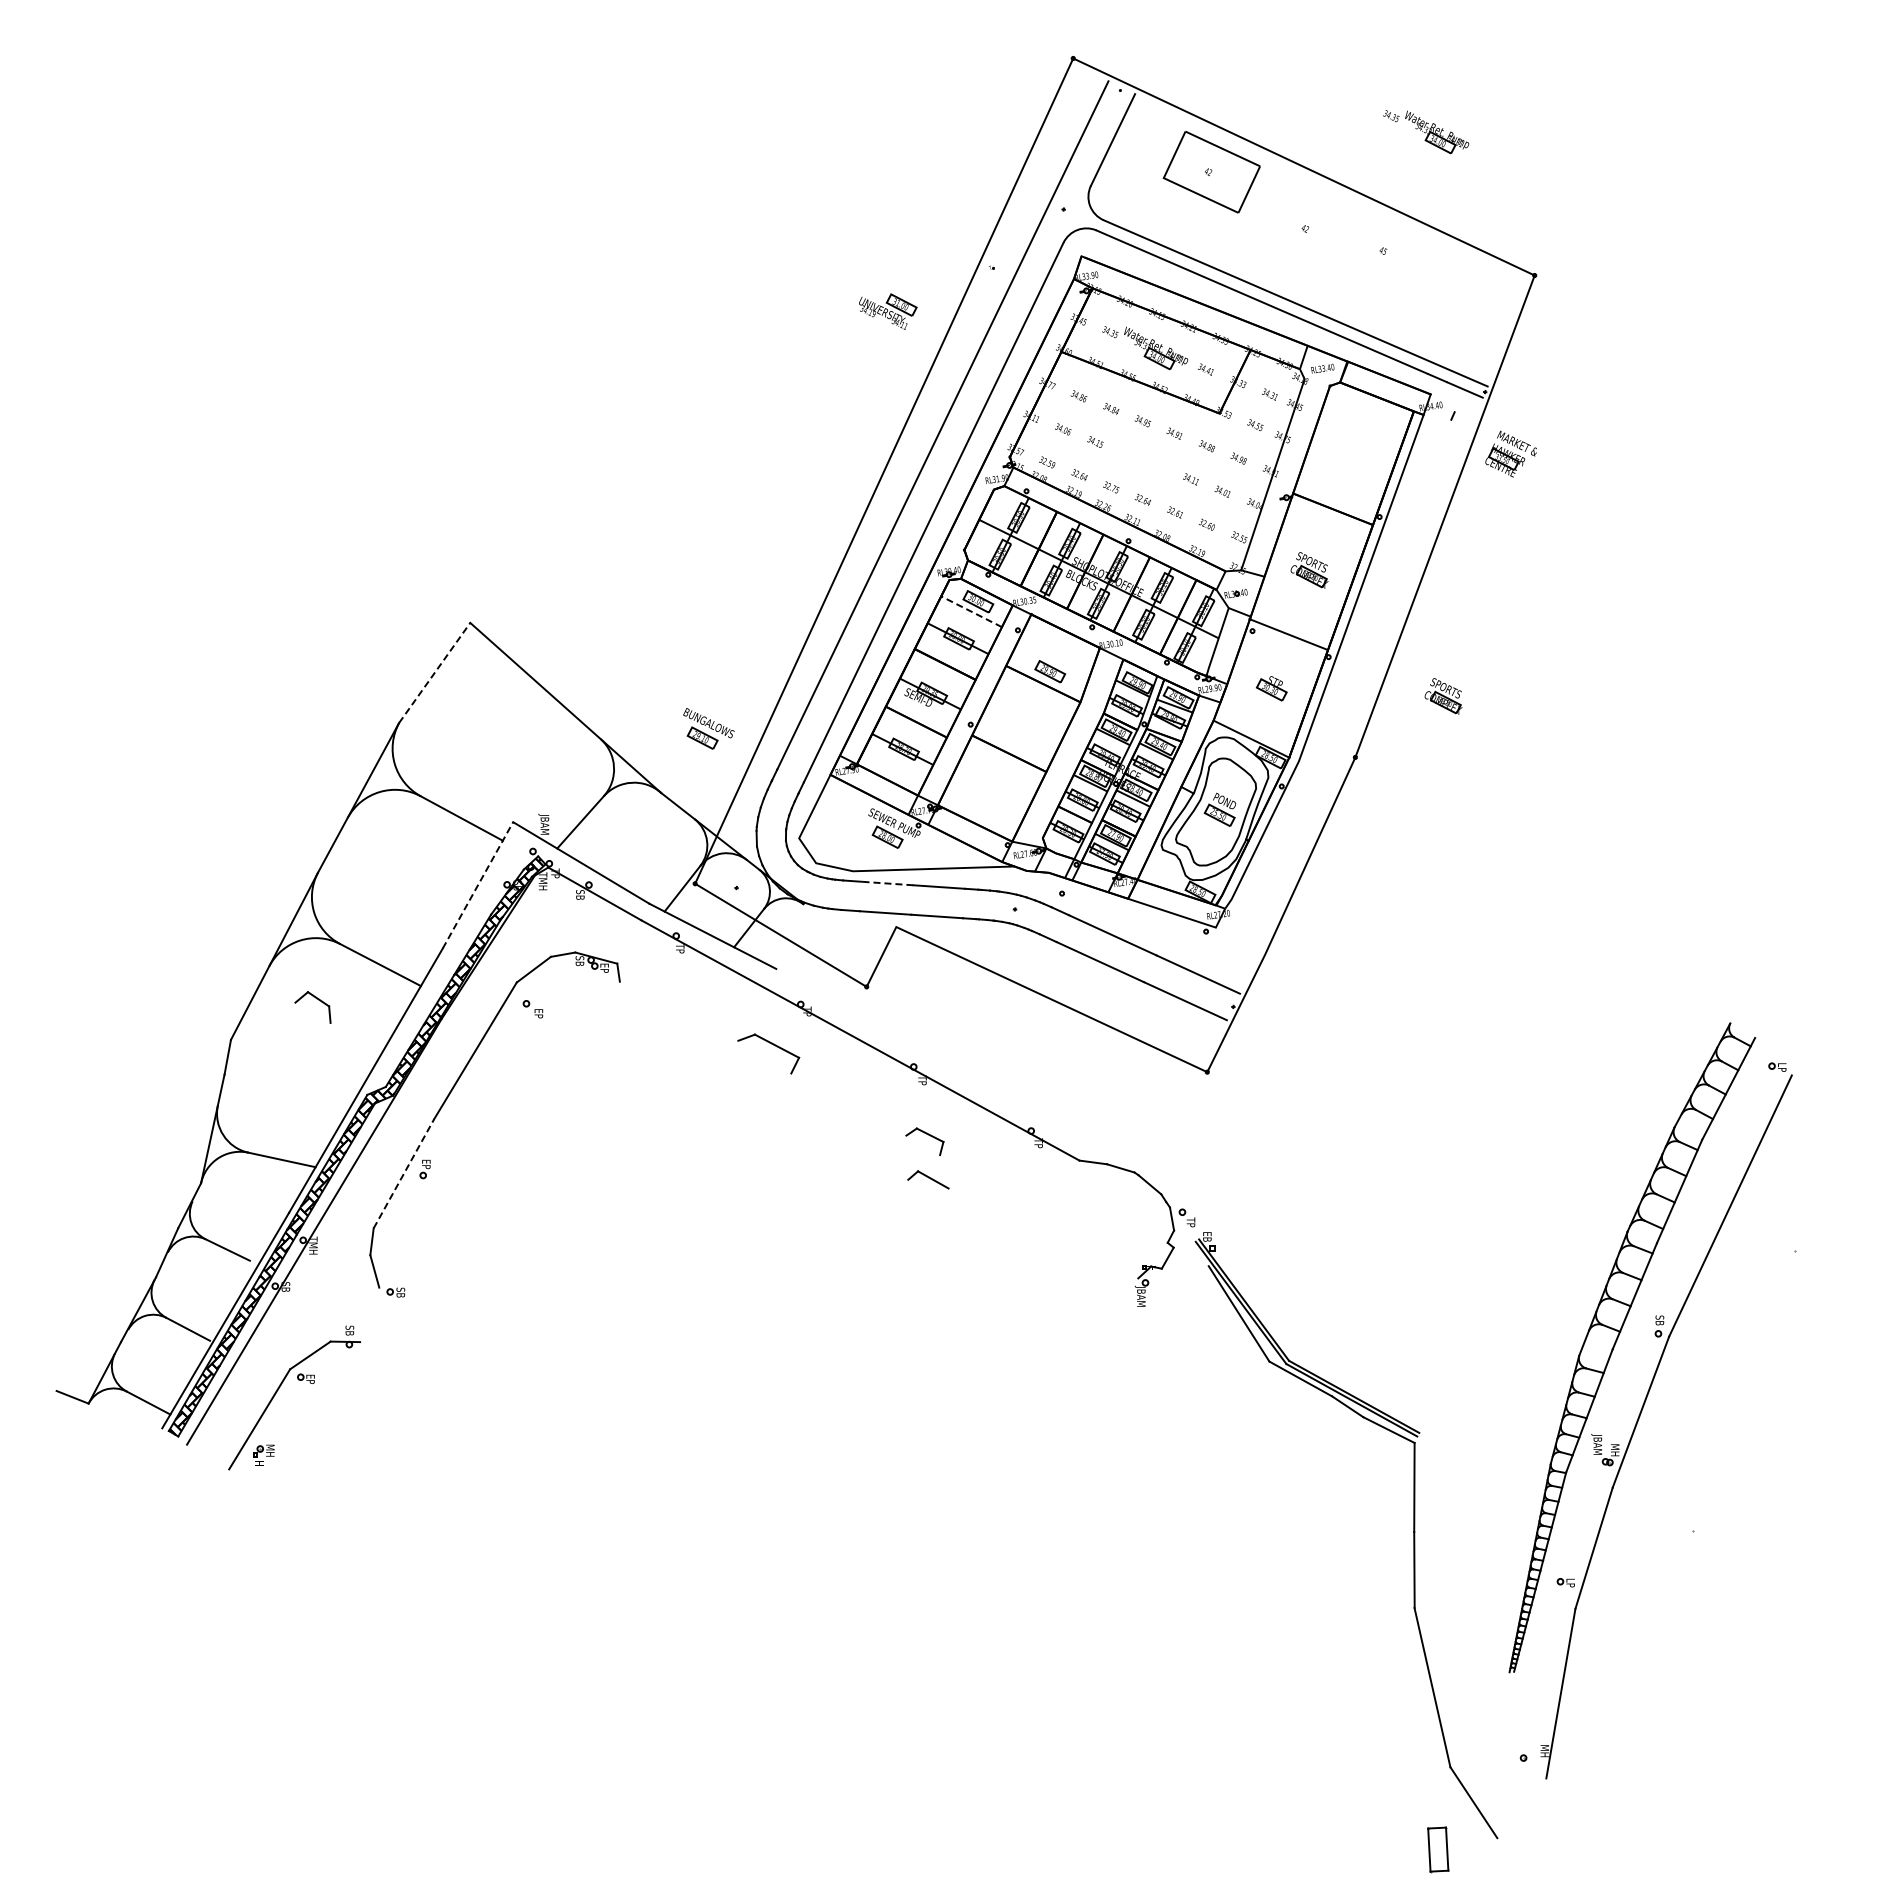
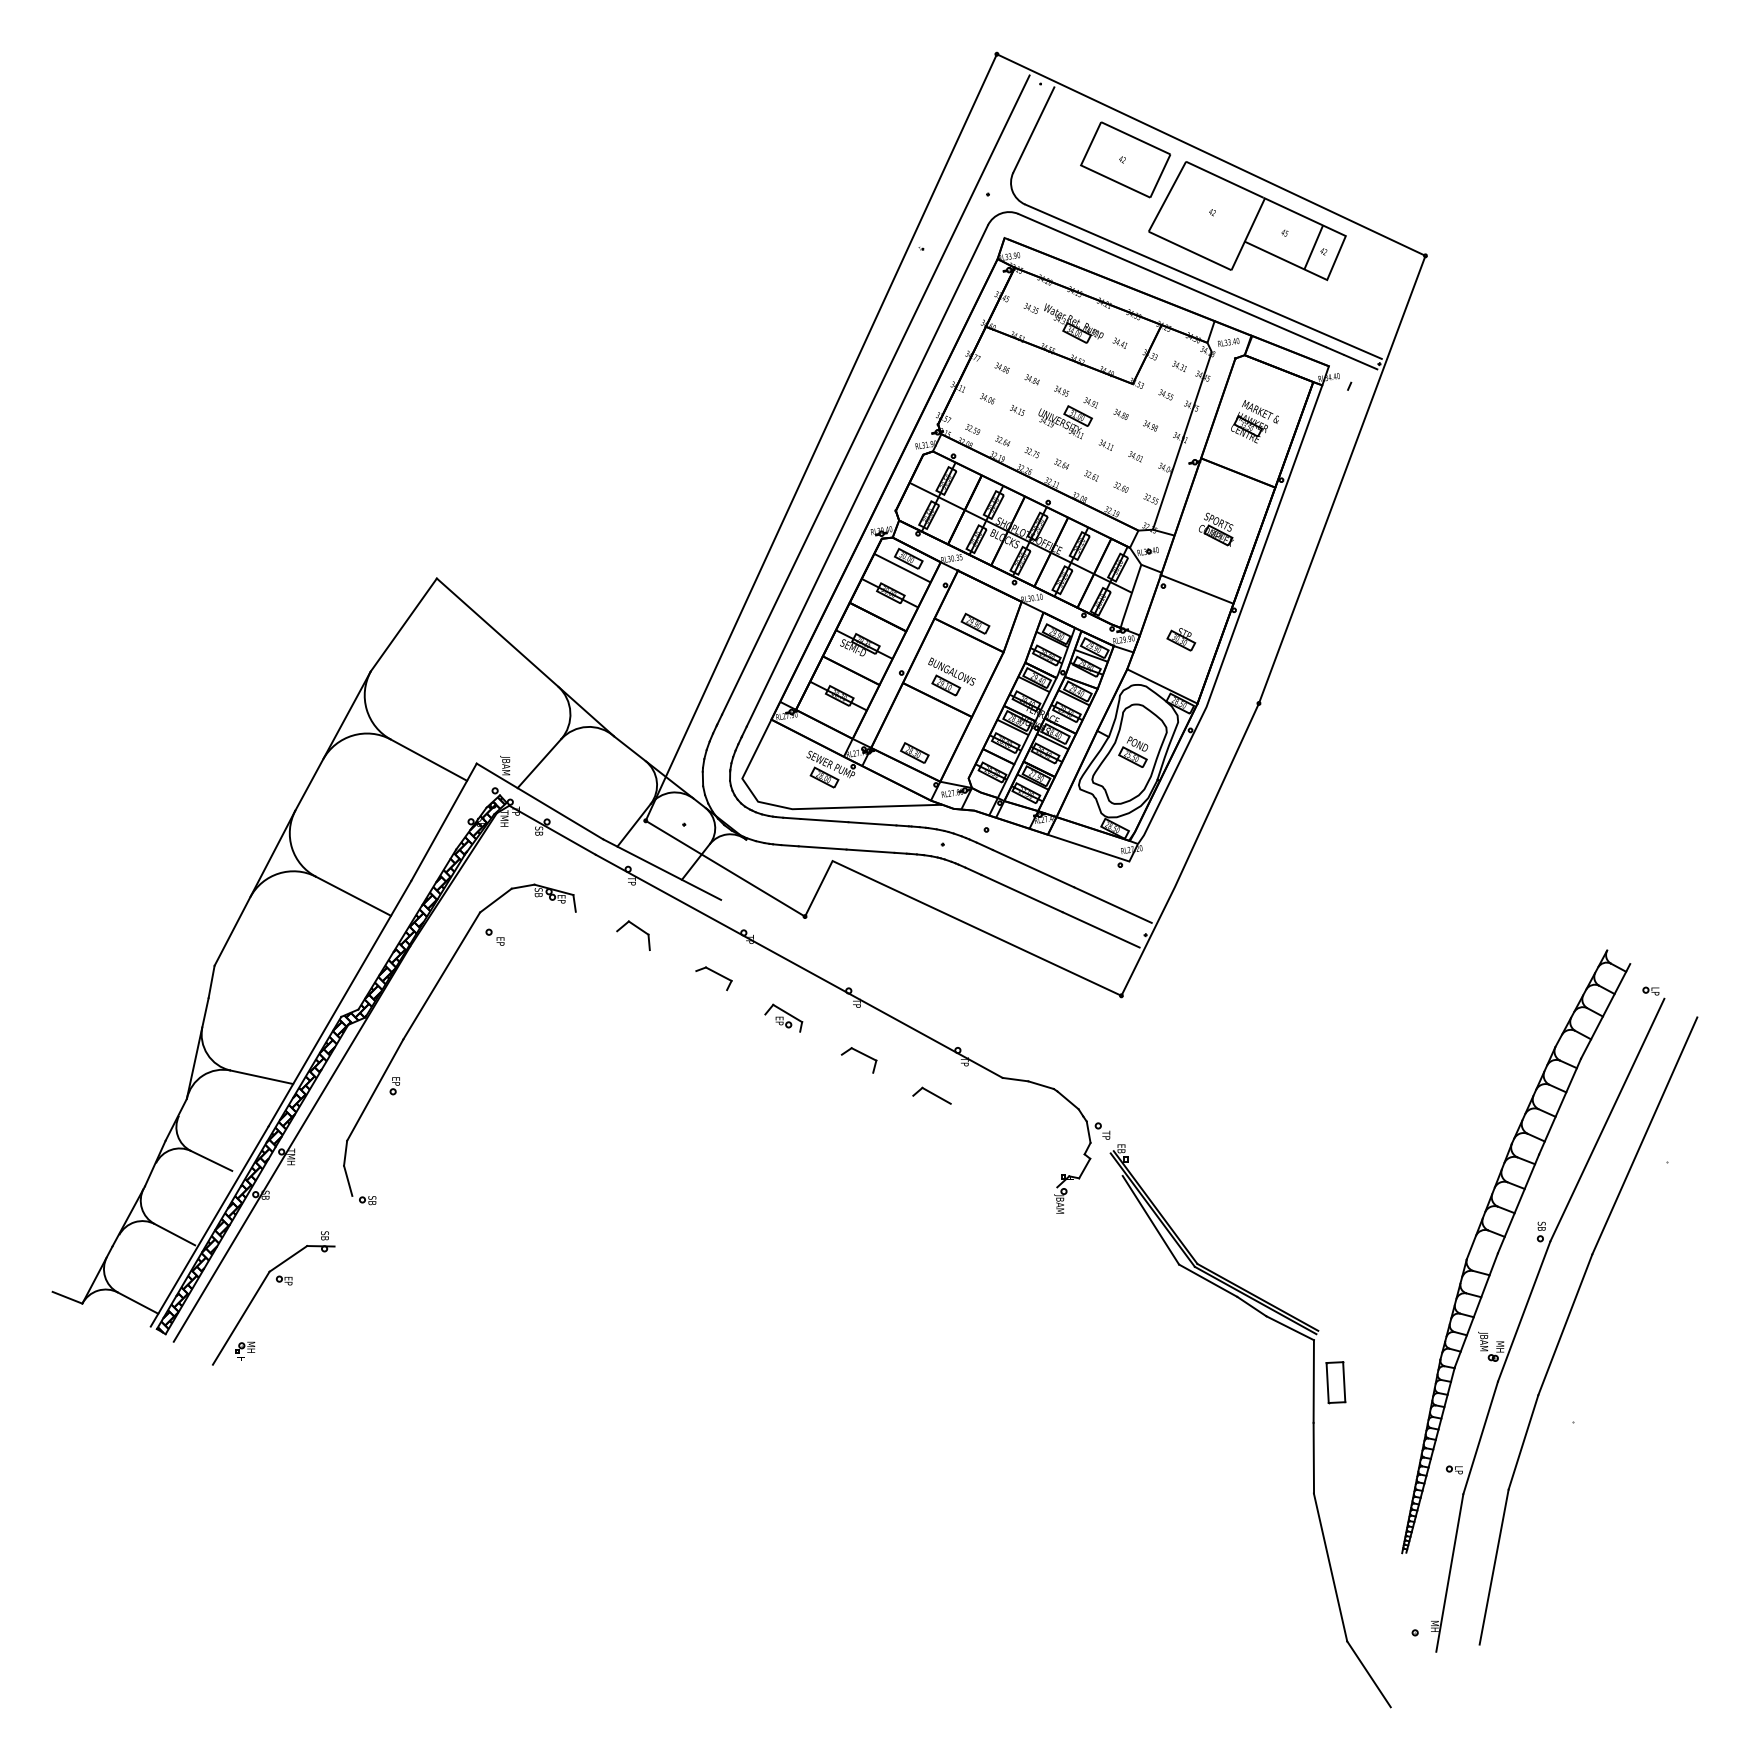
part: (1426, 132) -> (1325, 123), removed
part: (1342, 237) -> (1246, 220), added
part: (888, 311) -> (1065, 422), moved
part: (1510, 453) -> (1254, 421), moved
line: (971, 611) -> (902, 567), dashed -> solid
line: (435, 672) -> (404, 624), dashed -> solid
part: (1443, 696) -> (1340, 646), removed
part: (708, 728) -> (951, 676), moved
part: (984, 810) -> (914, 752), added
line: (887, 883) -> (824, 820), dashed -> solid
line: (478, 884) -> (444, 821), dashed -> solid
part: (318, 1000) -> (638, 929), moved
part: (768, 1053) -> (713, 978), size x0.62
part: (843, 1095) -> (783, 1017), added
line: (404, 1173) -> (375, 1089), dashed -> solid
part: (928, 1179) -> (932, 1095), moved
part: (1688, 1421) -> (1568, 1320), added
part: (1438, 1849) -> (1336, 1382), moved

